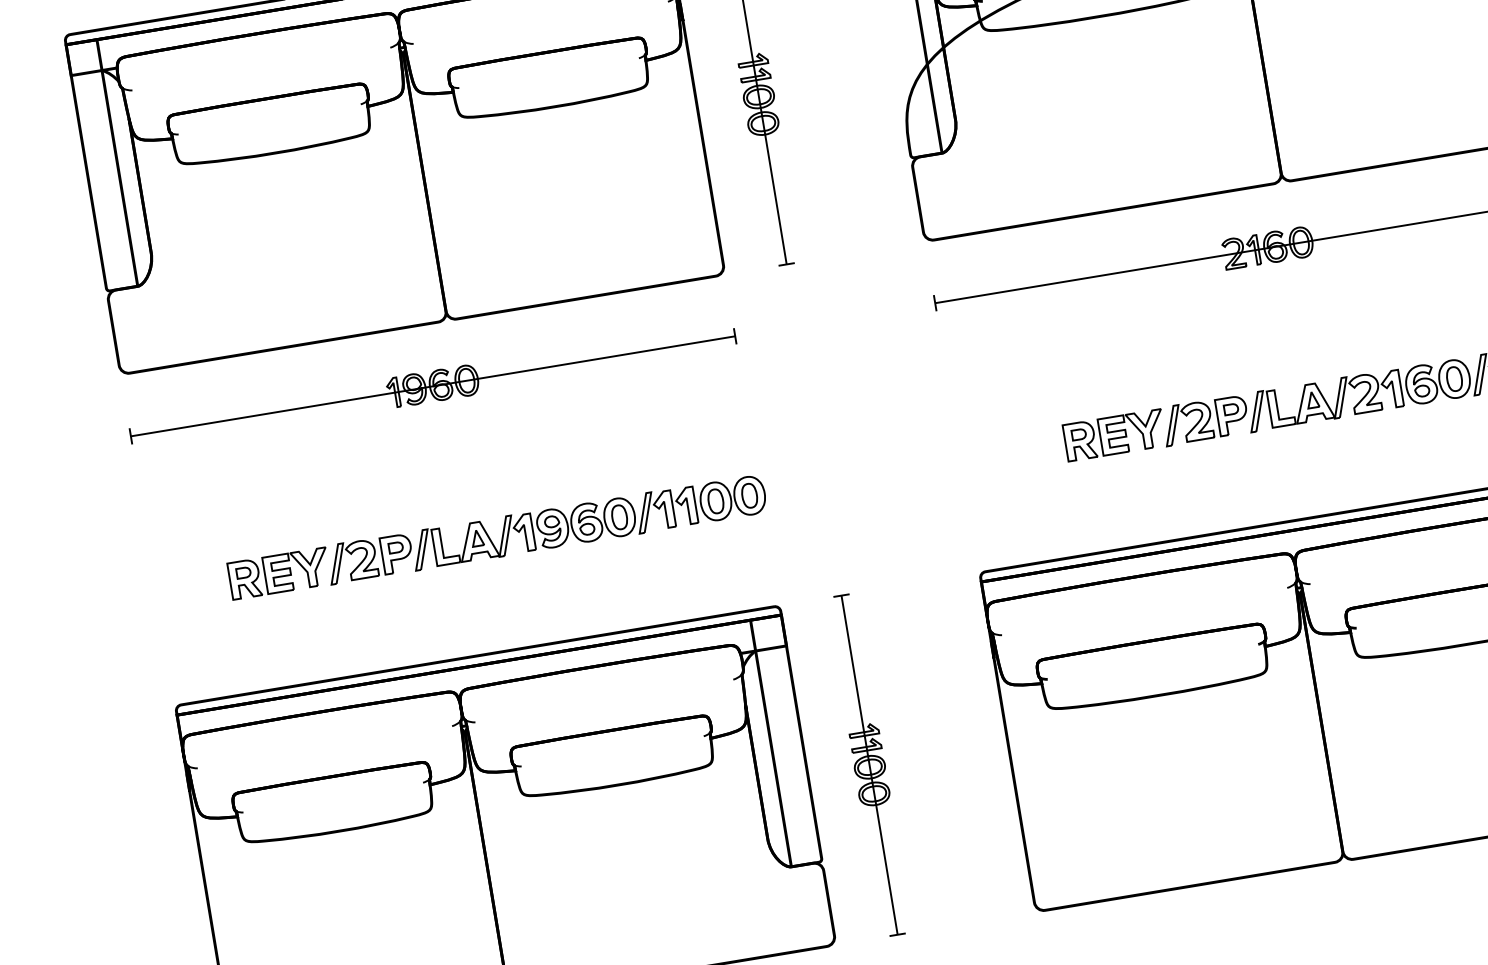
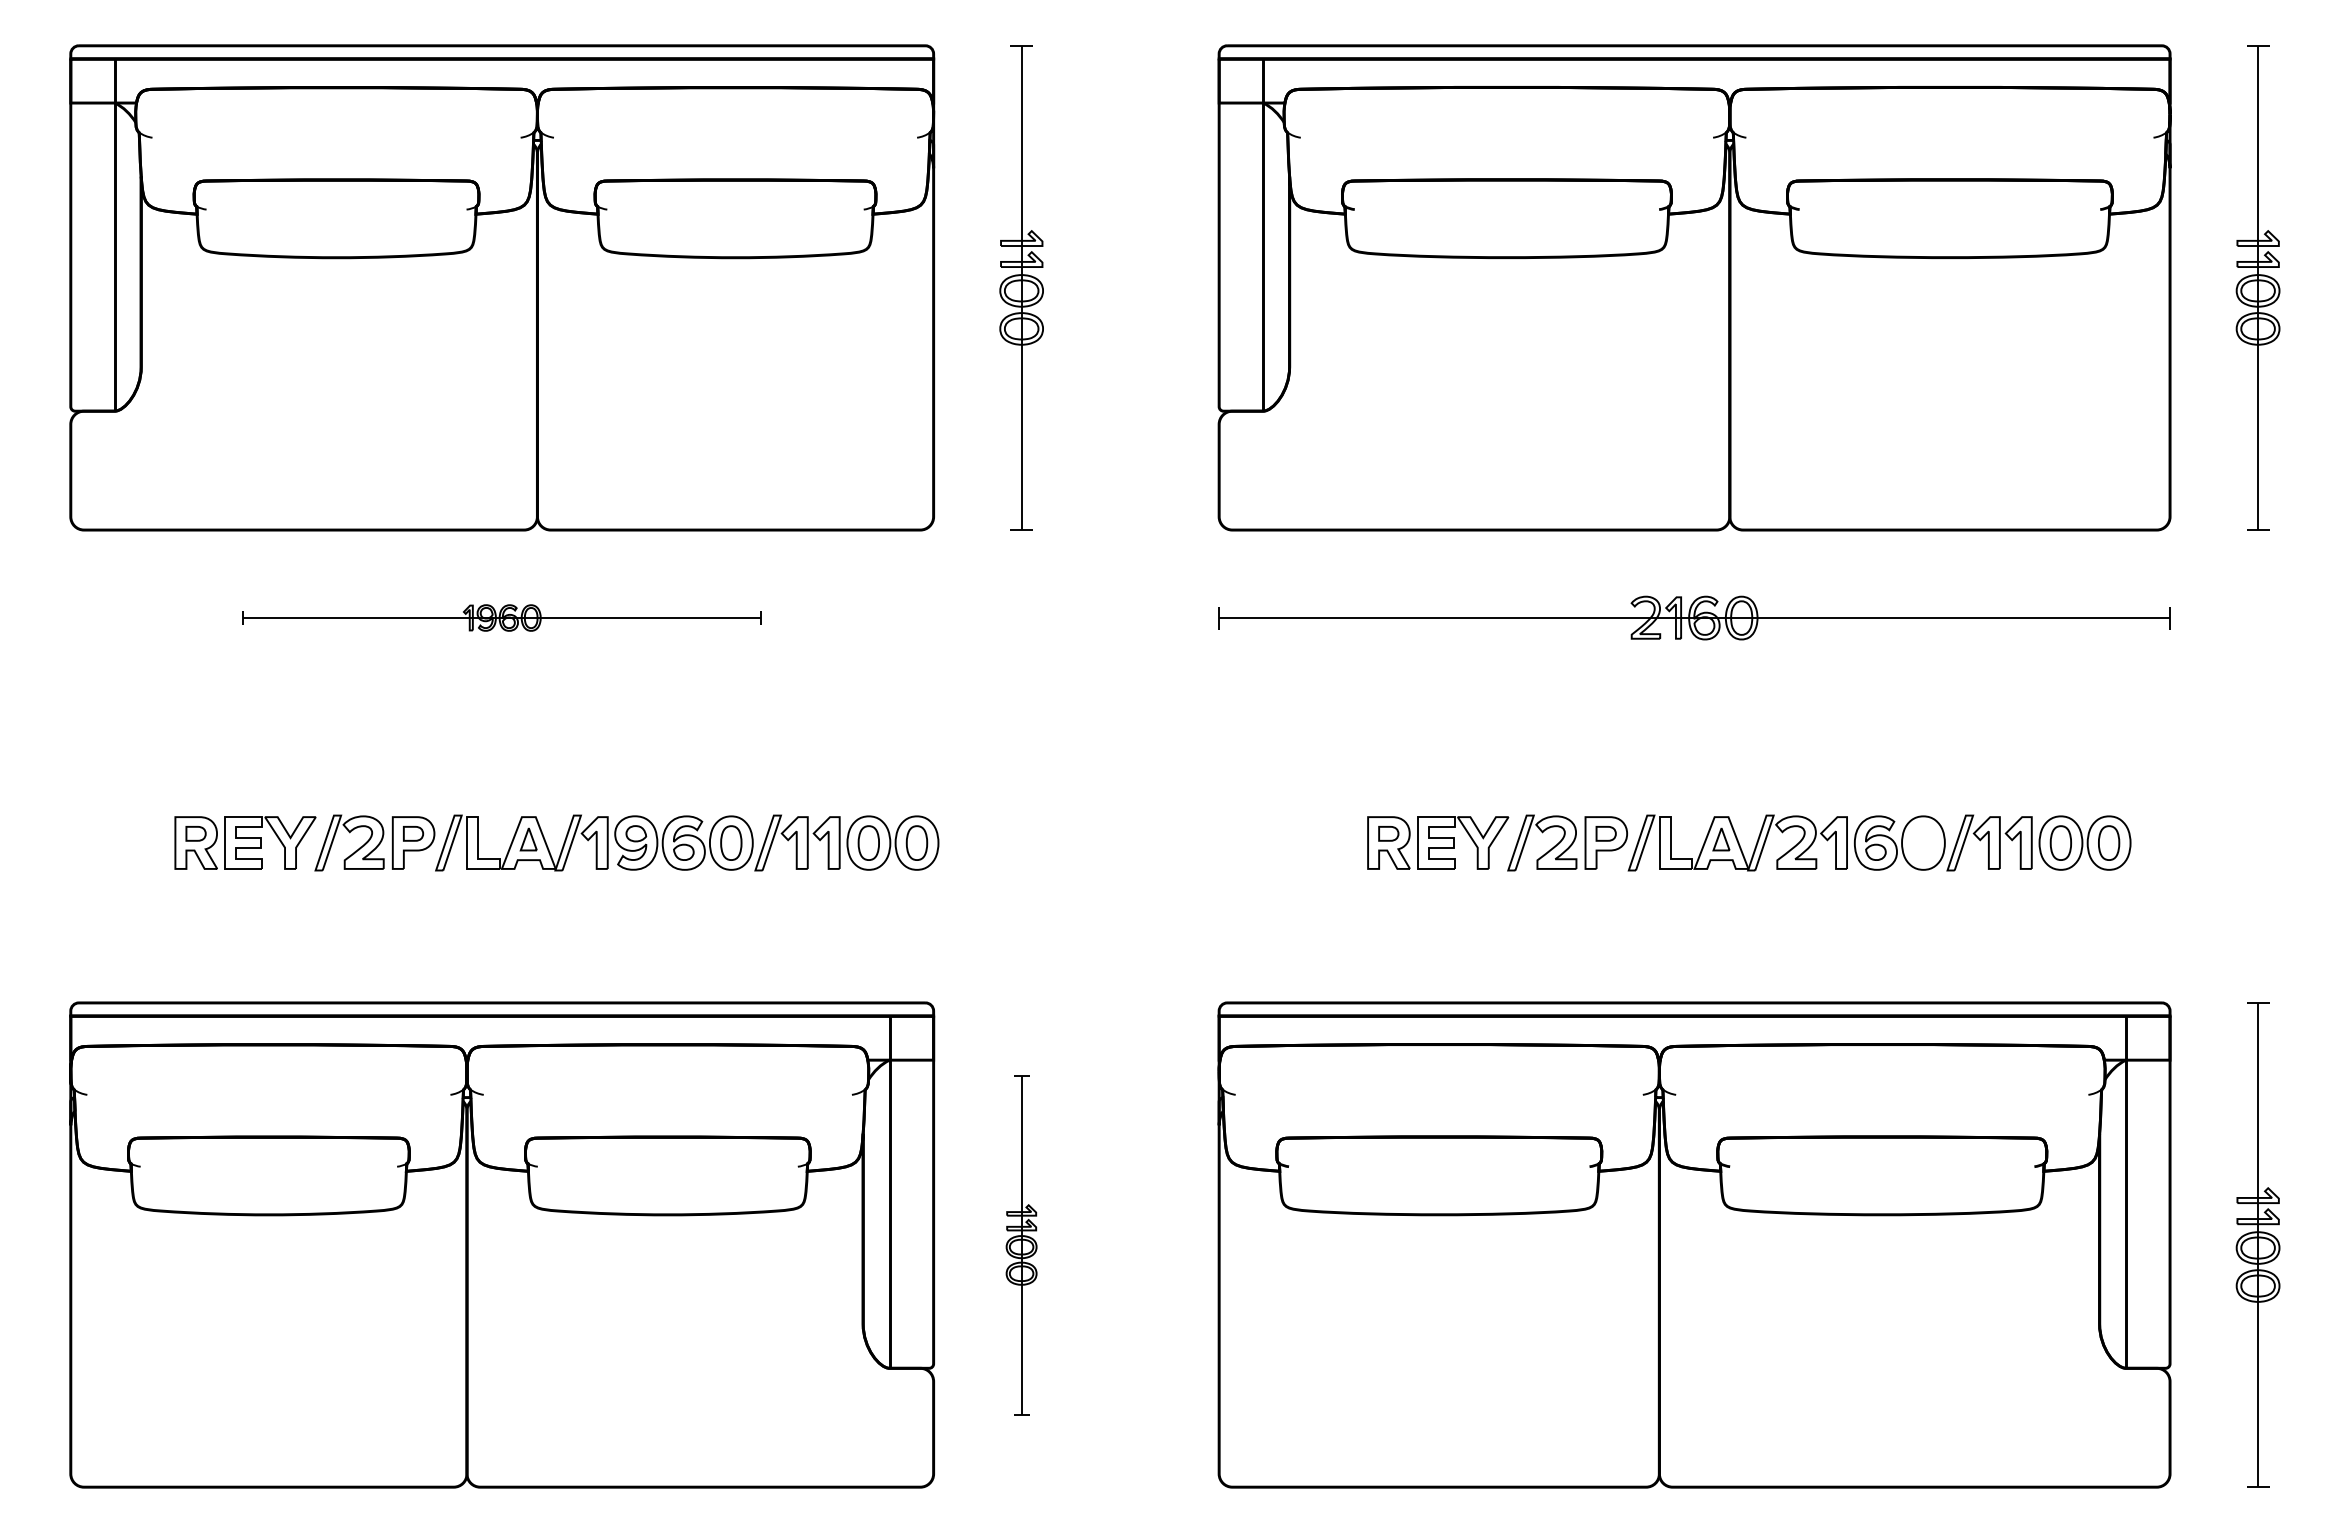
part: (1454, 378) -> (1923, 842), removed
part: (433, 385) -> (502, 617), size x0.6
part: (869, 764) -> (1021, 1244), size x0.7

